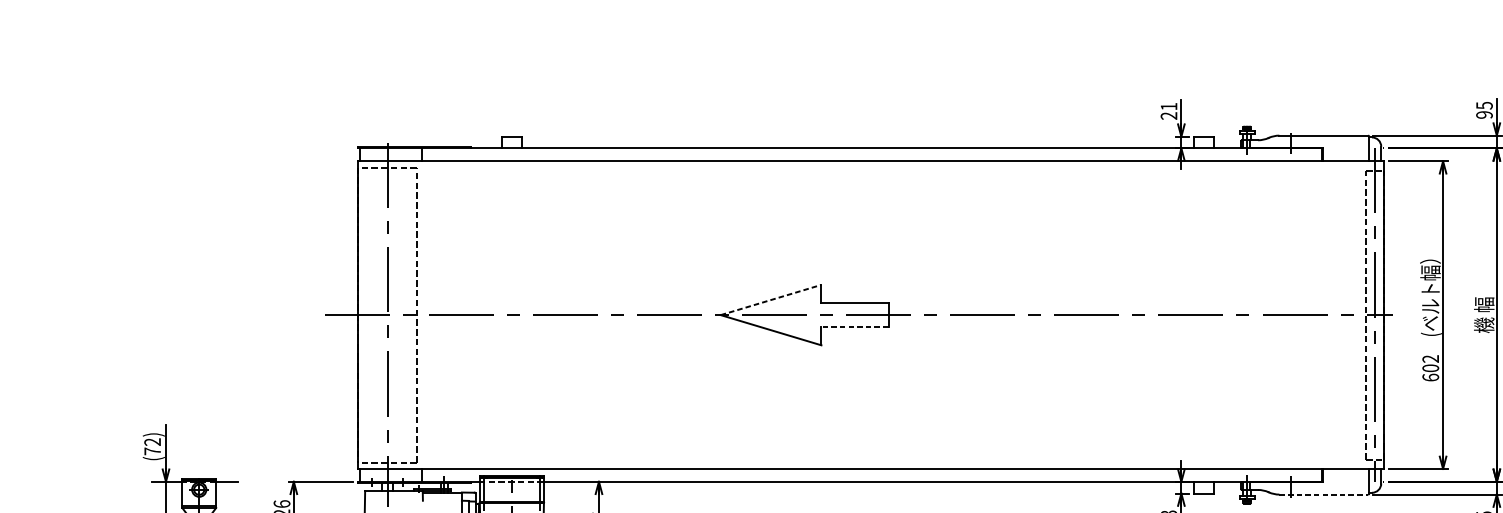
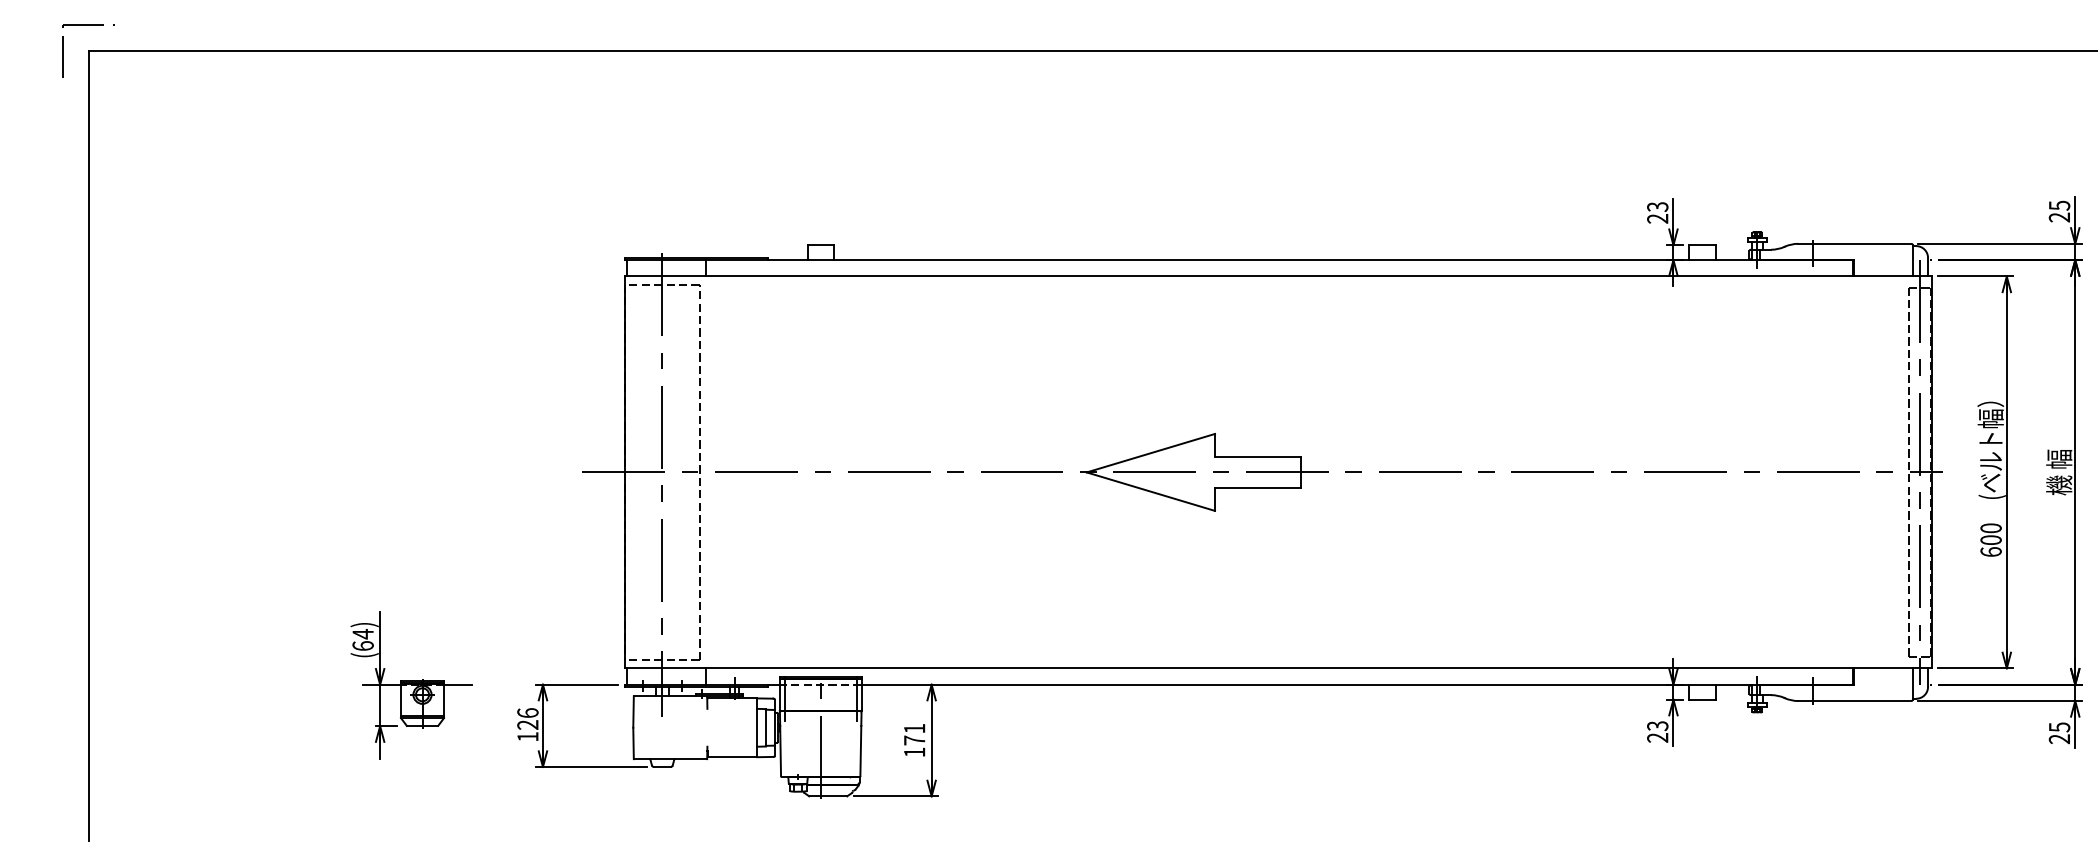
text: (1168, 107) -> (1657, 207), 21 -> 23
text: (1484, 114) -> (2059, 217), 95 -> 25
line: (770, 300) -> (1150, 453), dashed -> solid
line: (854, 326) -> (1257, 487), dashed -> solid
text: (1430, 359) -> (1990, 528), 602 -> 600
text: (152, 446) -> (362, 639), (72) -> (64)
line: (1323, 494) -> (1854, 701), dashed -> solid

